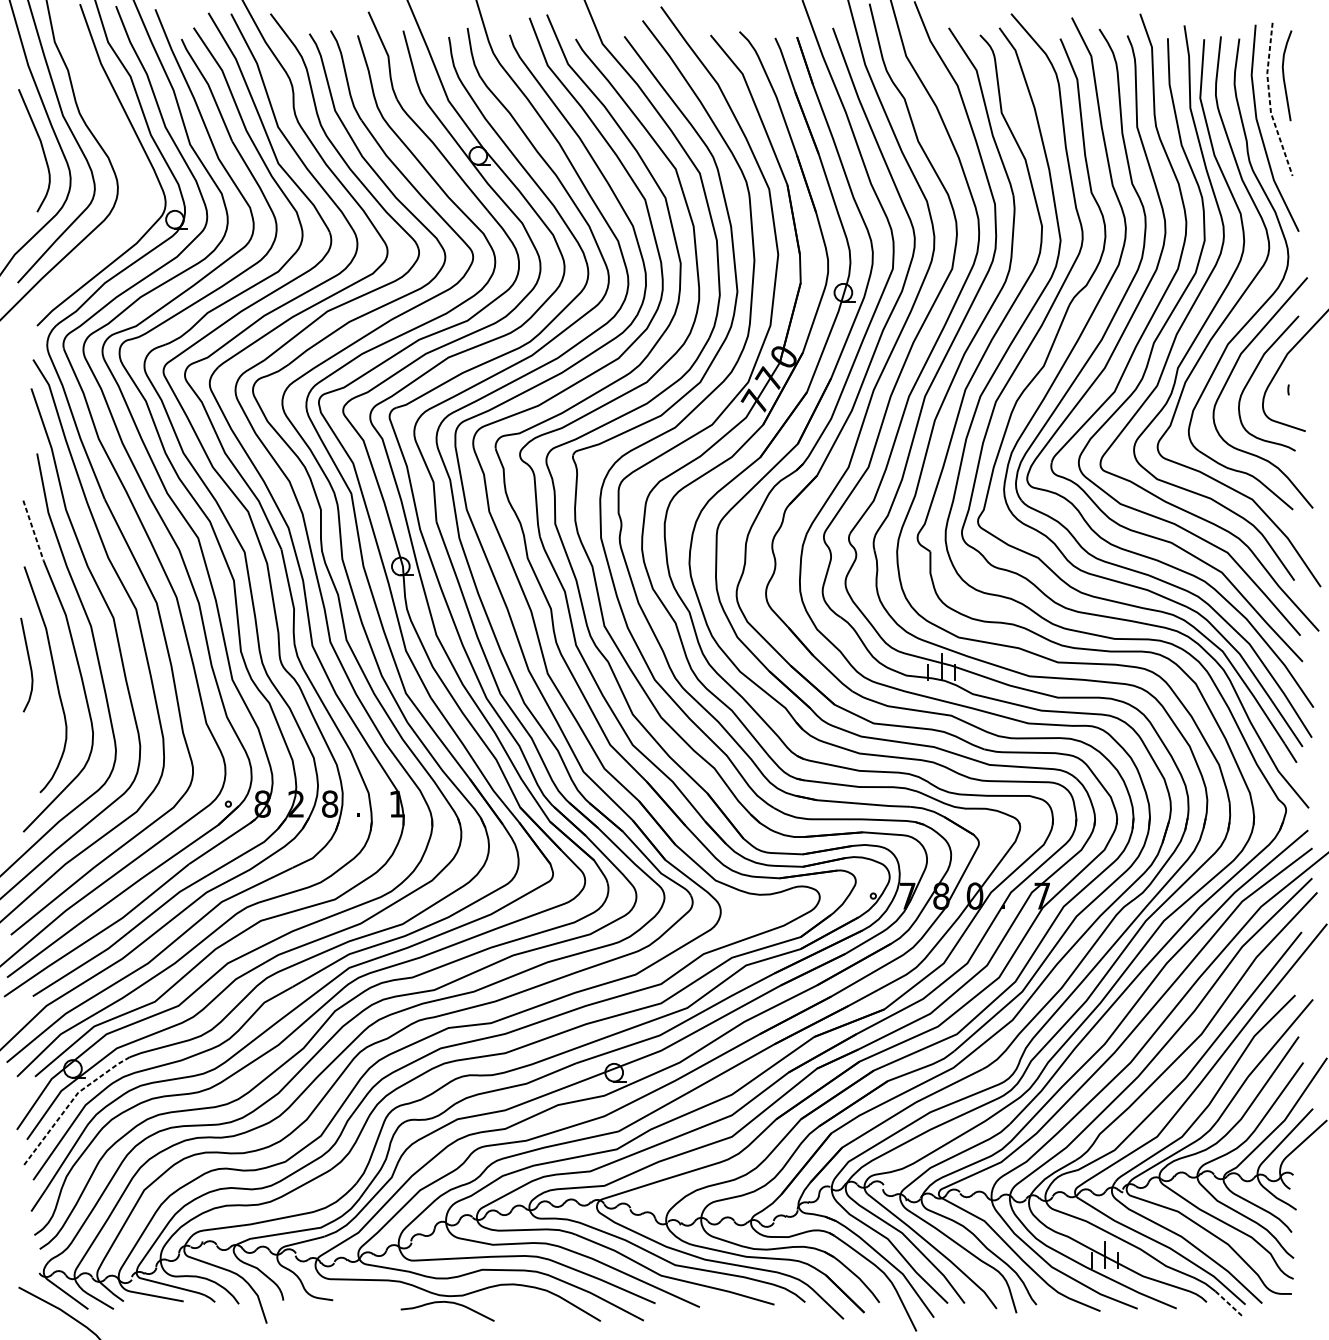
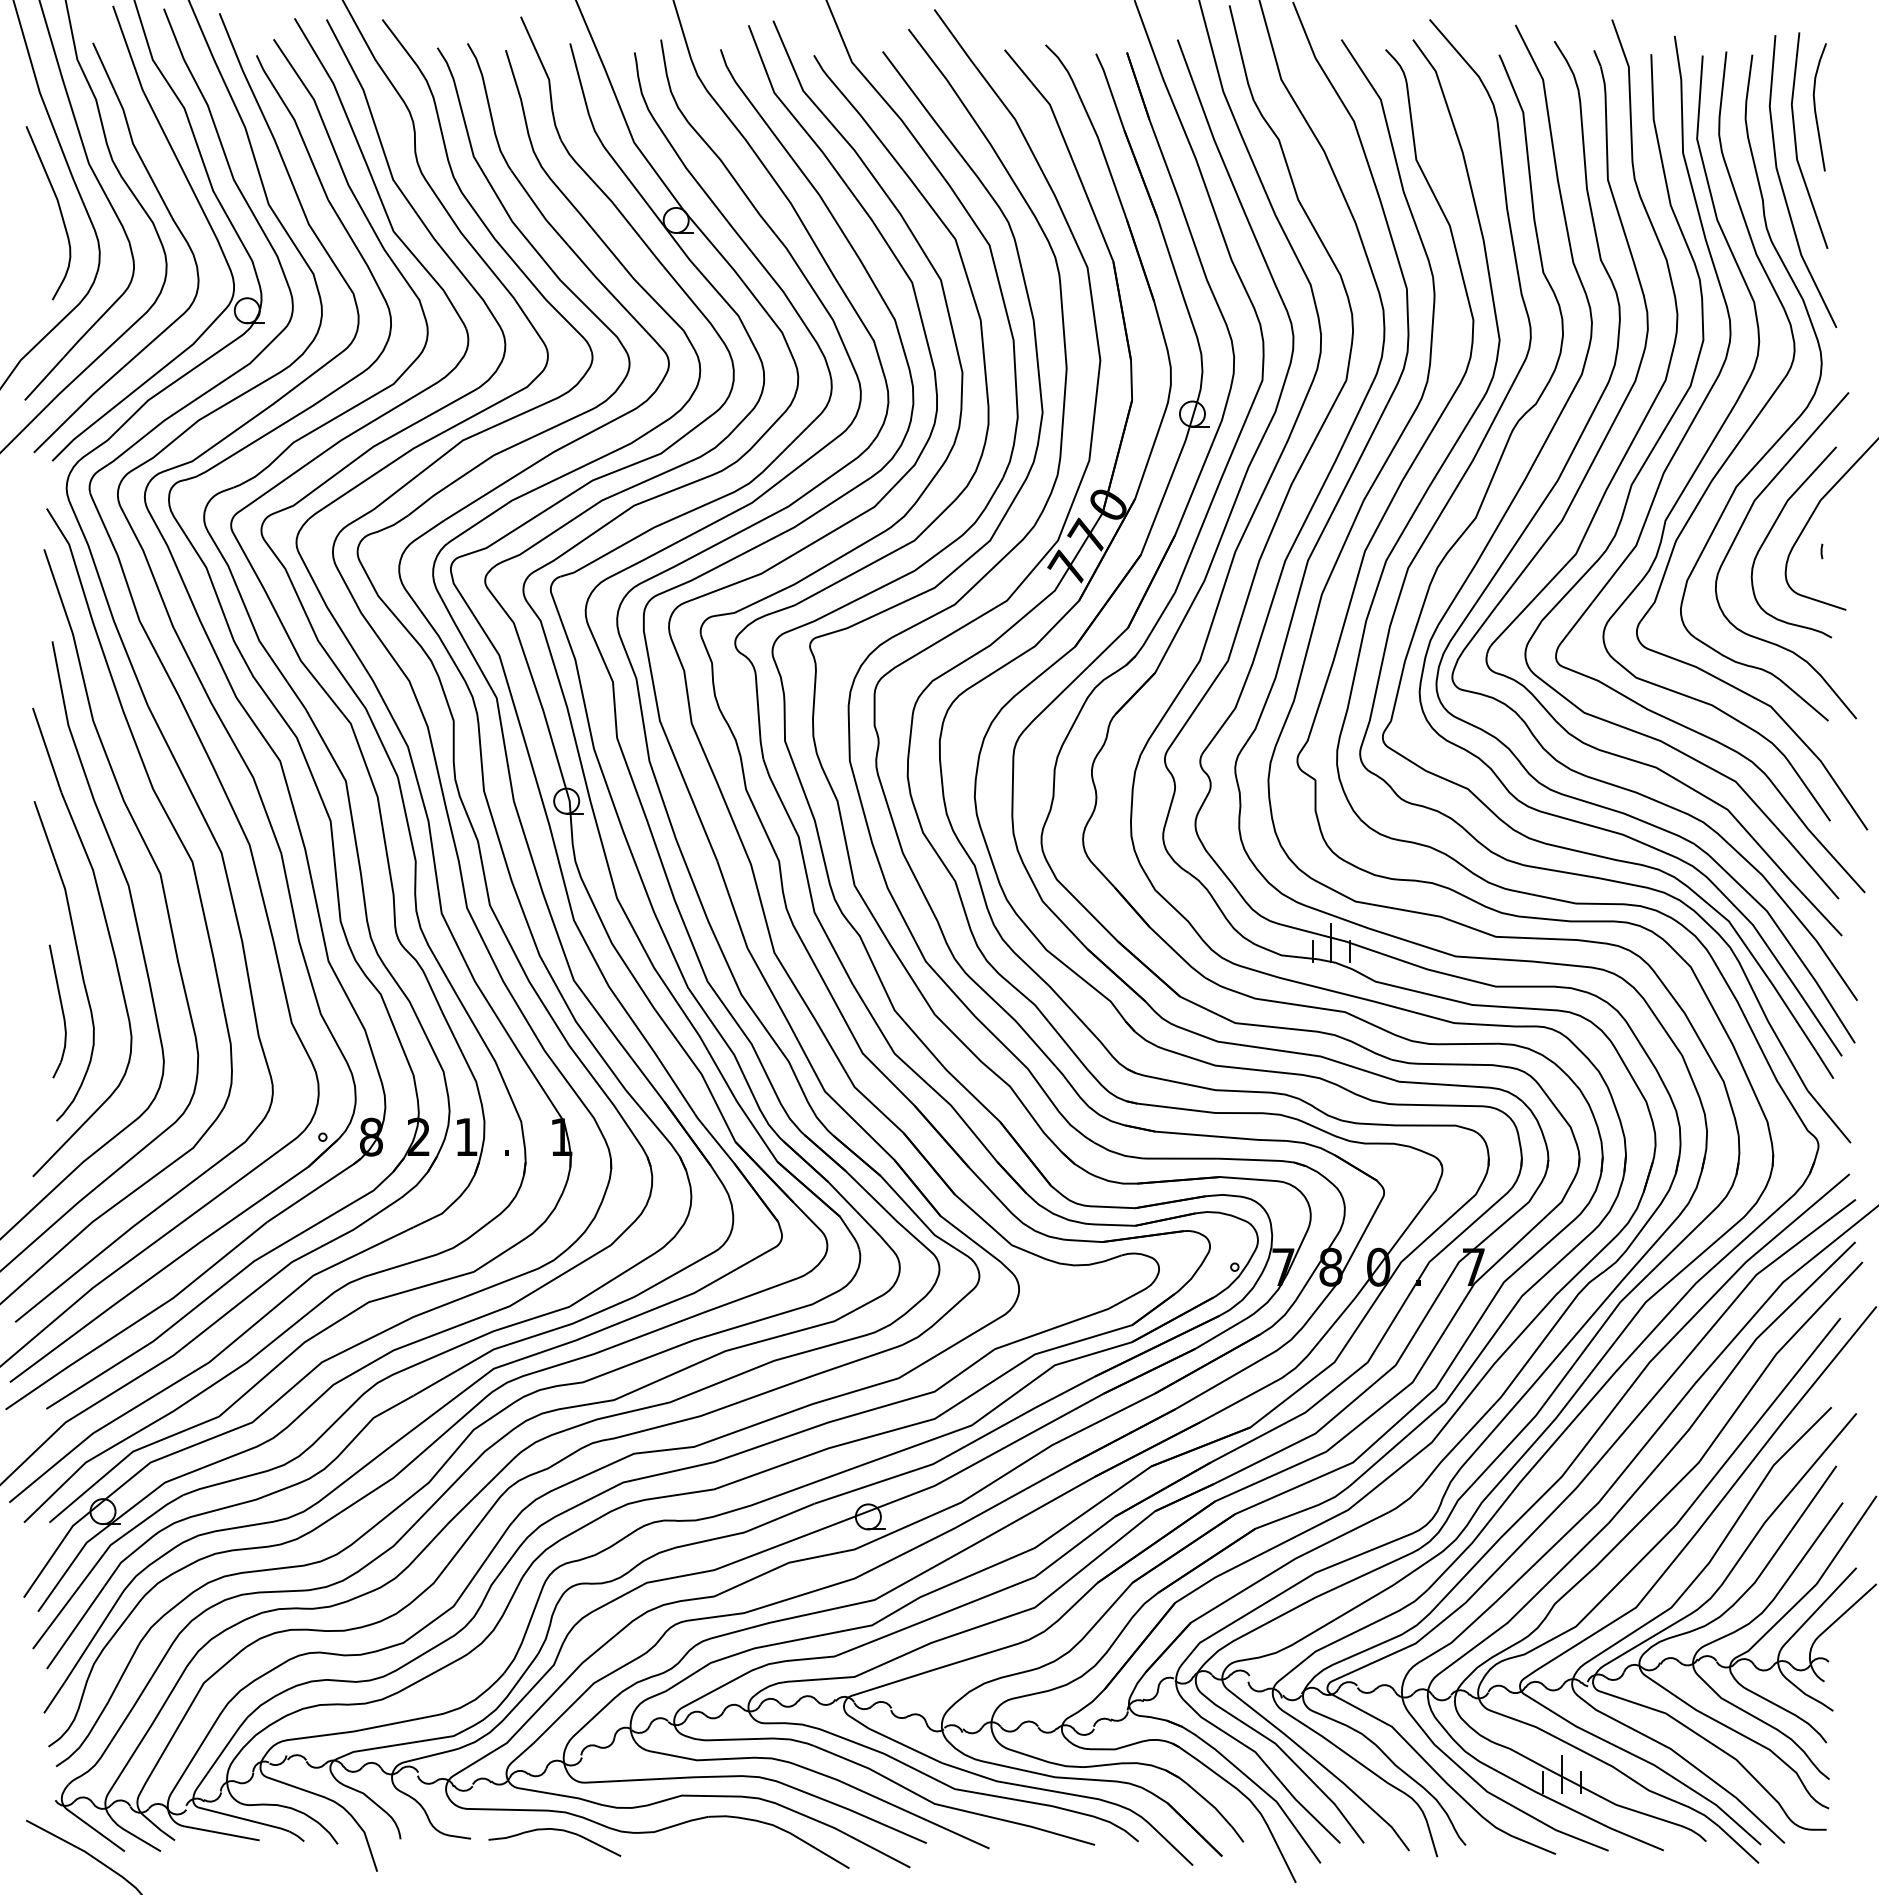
line: (1269, 101) -> (1795, 143), dashed -> solid
curve: (119, 152) -> (169, 215), added
line: (33, 530) -> (47, 750), dashed -> solid
part: (26, 665) -> (57, 1011), moved
text: (329, 803) -> (466, 1136), 8 -> 1
line: (69, 1104) -> (98, 1561), dashed -> solid
curve: (447, 1302) -> (554, 1830), moved
line: (1230, 1305) -> (1739, 1845), dashed -> solid

